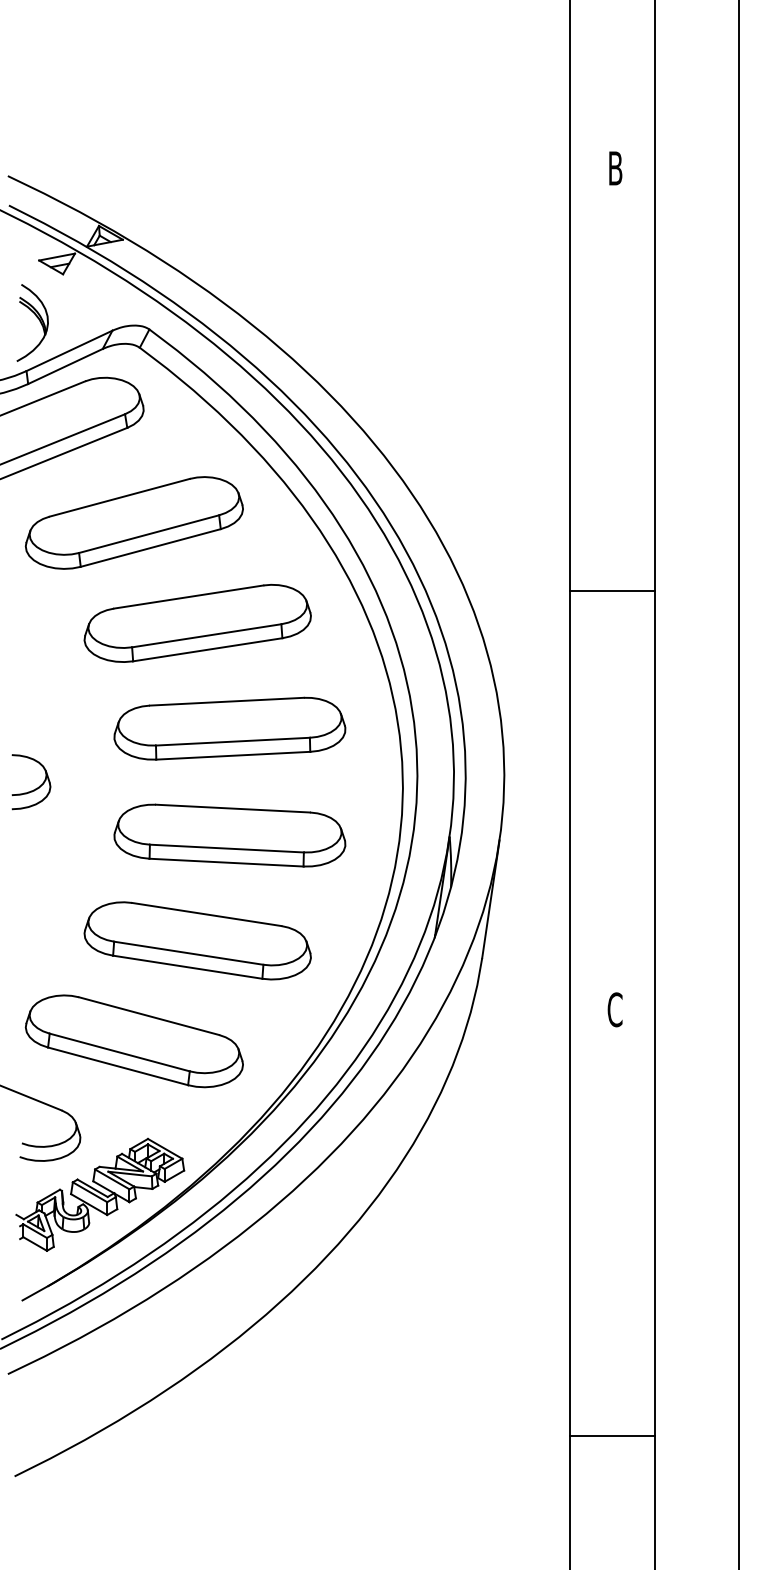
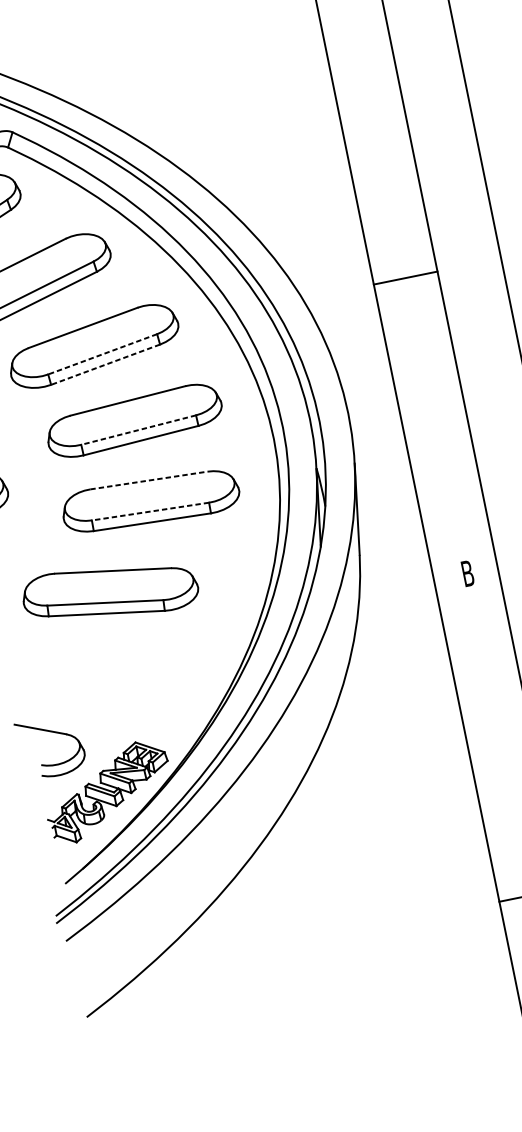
line: (612, 591) -> (405, 278), moved
line: (206, 635) -> (102, 354), solid -> dashed
line: (207, 649) -> (105, 364), solid -> dashed
line: (232, 741) -> (138, 430), solid -> dashed
line: (233, 808) -> (149, 480), solid -> dashed
line: (226, 848) -> (150, 511), solid -> dashed
part: (197, 940) -> (110, 591), moved
text: (614, 1009) -> (467, 573), C -> B
part: (133, 1041) -> (109, 671), removed

